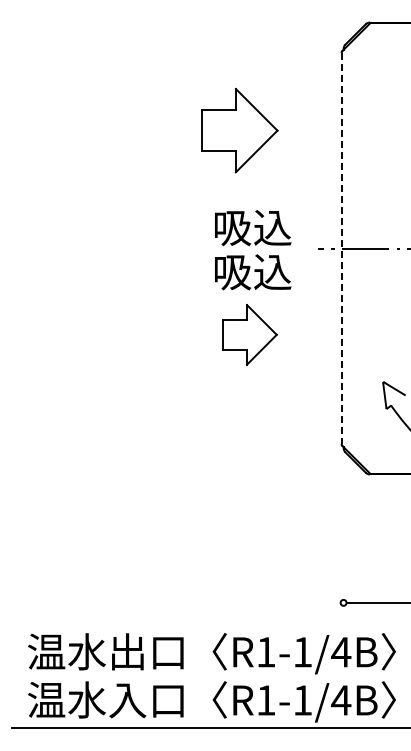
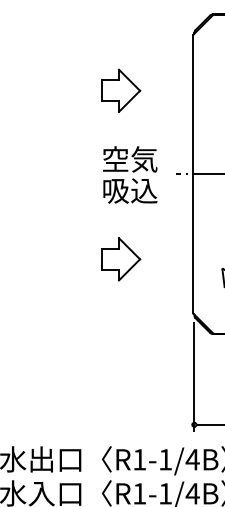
part: (239, 130) -> (120, 90), size x0.71
text: (252, 227) -> (129, 159), 吸込 -> 空気
line: (341, 249) -> (192, 174), dashed -> solid
part: (249, 334) -> (120, 259), moved
line: (343, 535) -> (194, 377), added

